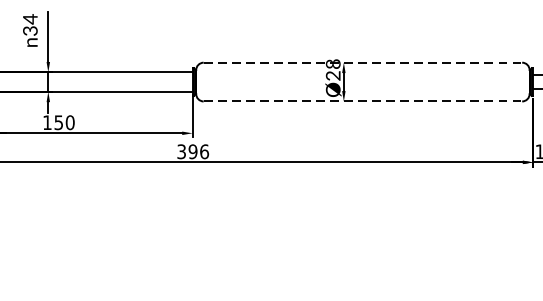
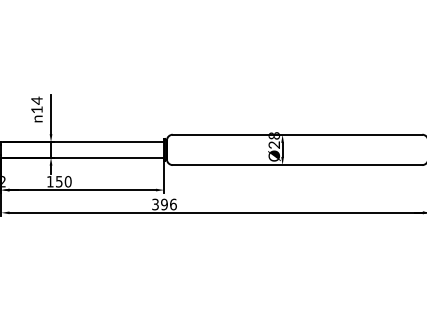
text: (29, 30) -> (36, 109), 34 -> 14
line: (362, 62) -> (297, 134), dashed -> solid
line: (362, 101) -> (297, 165), dashed -> solid

